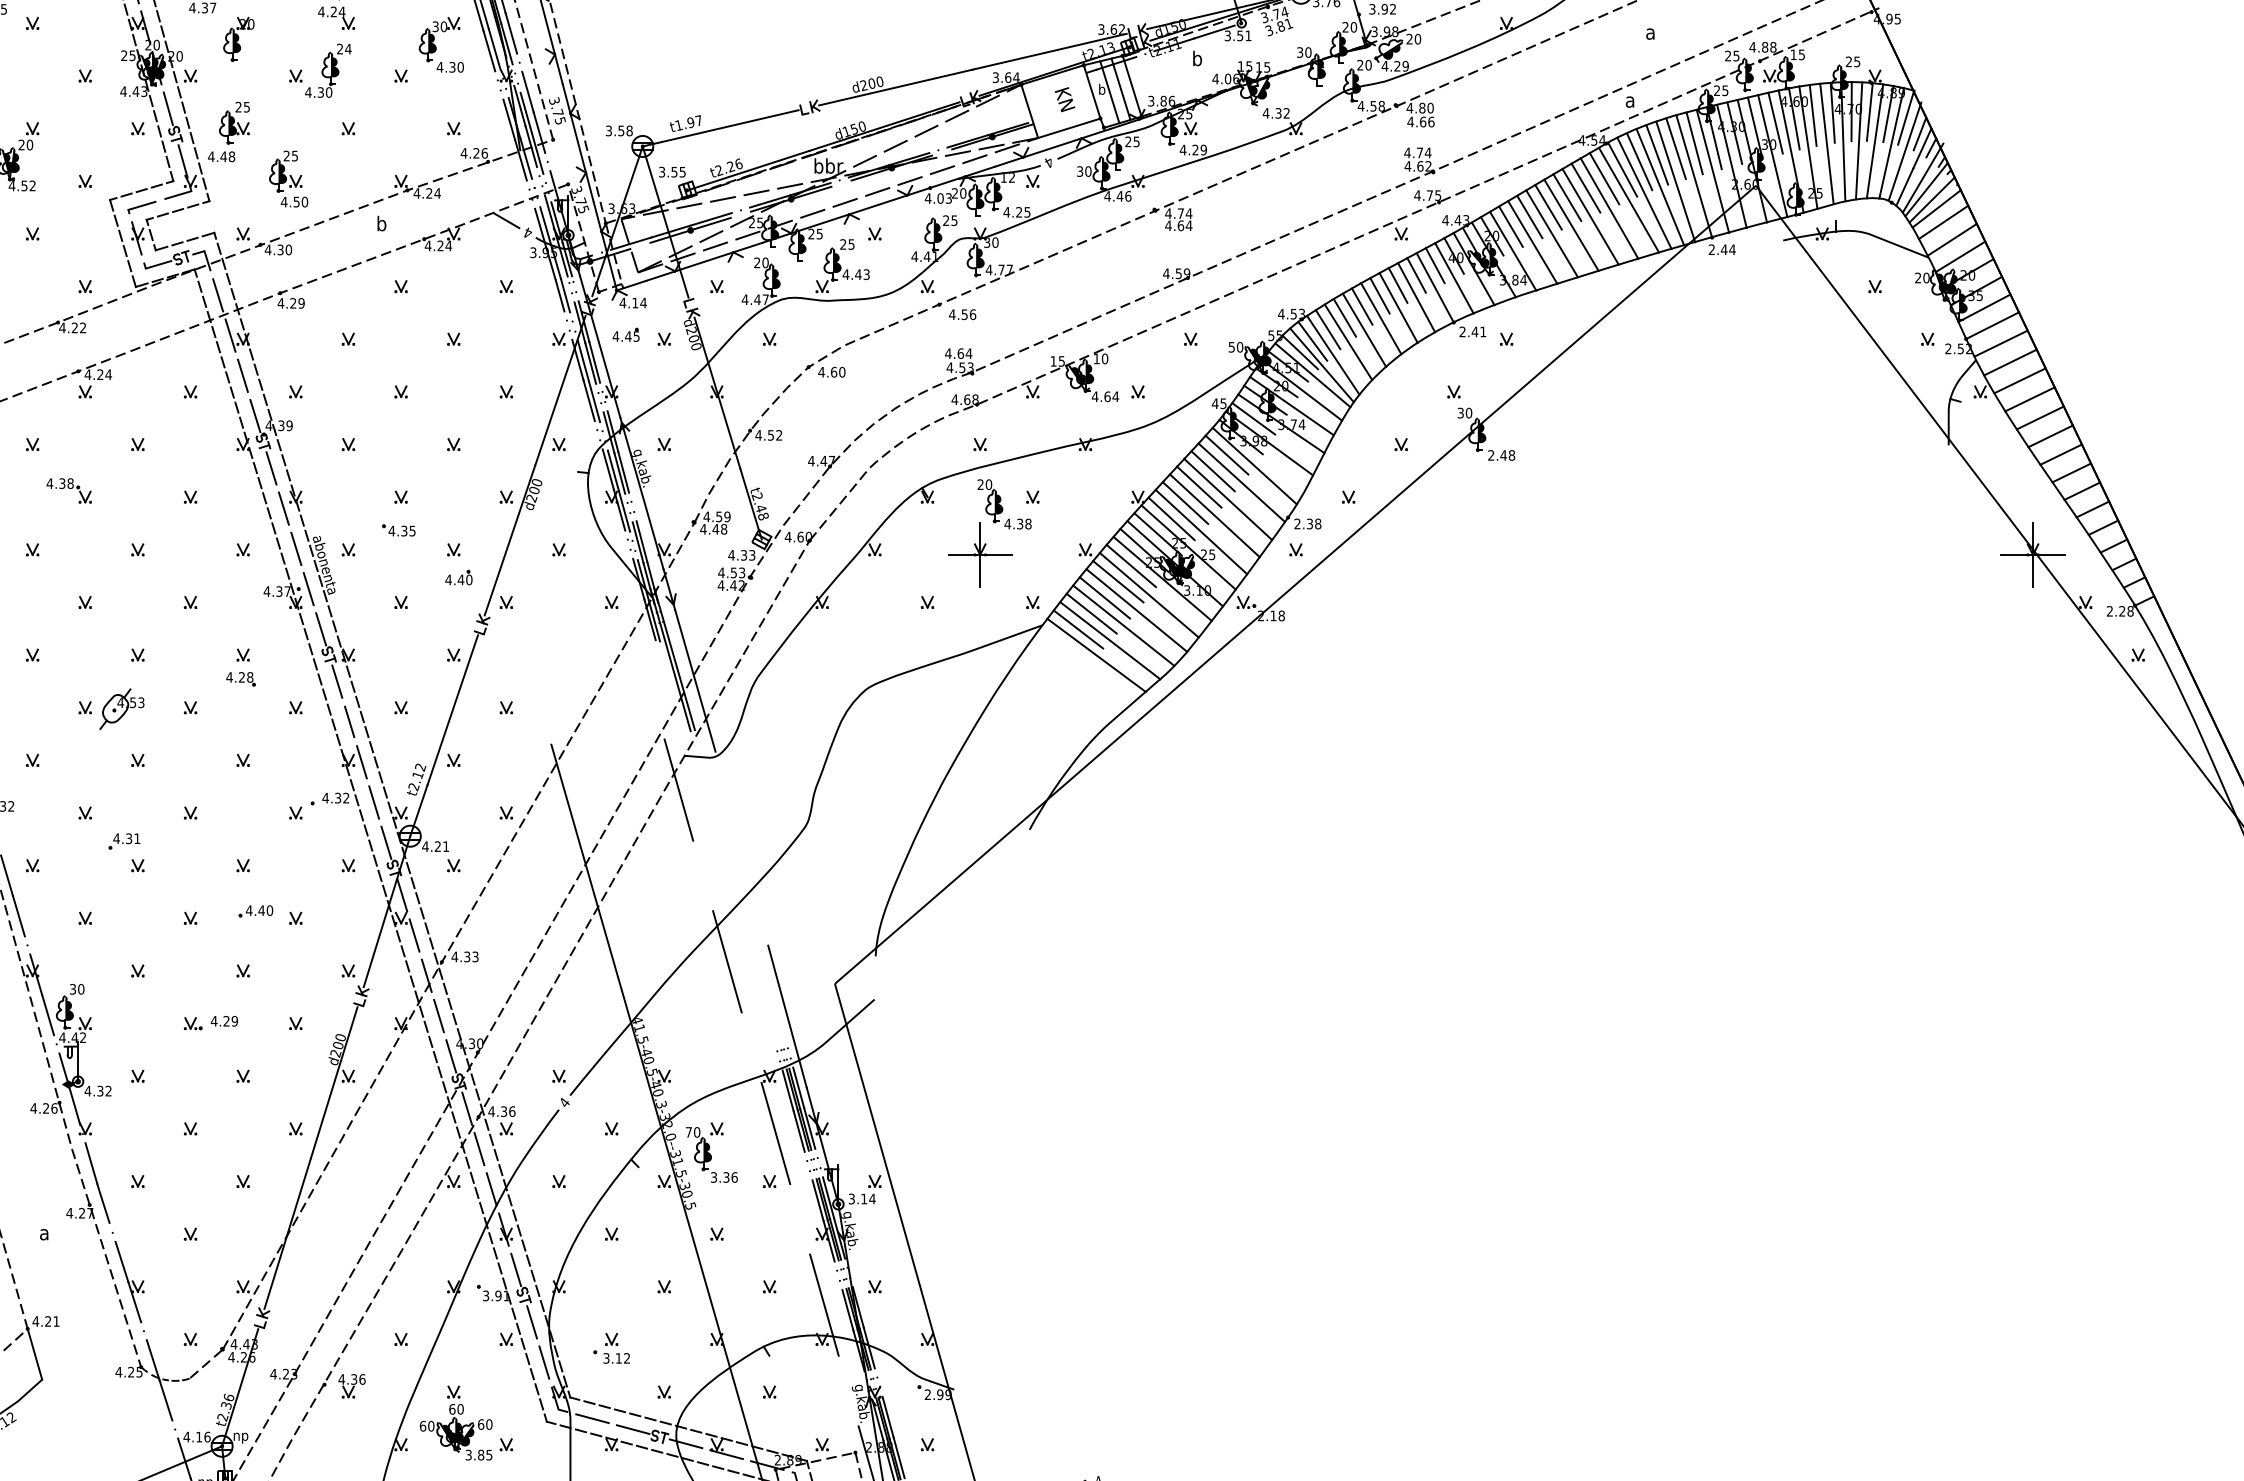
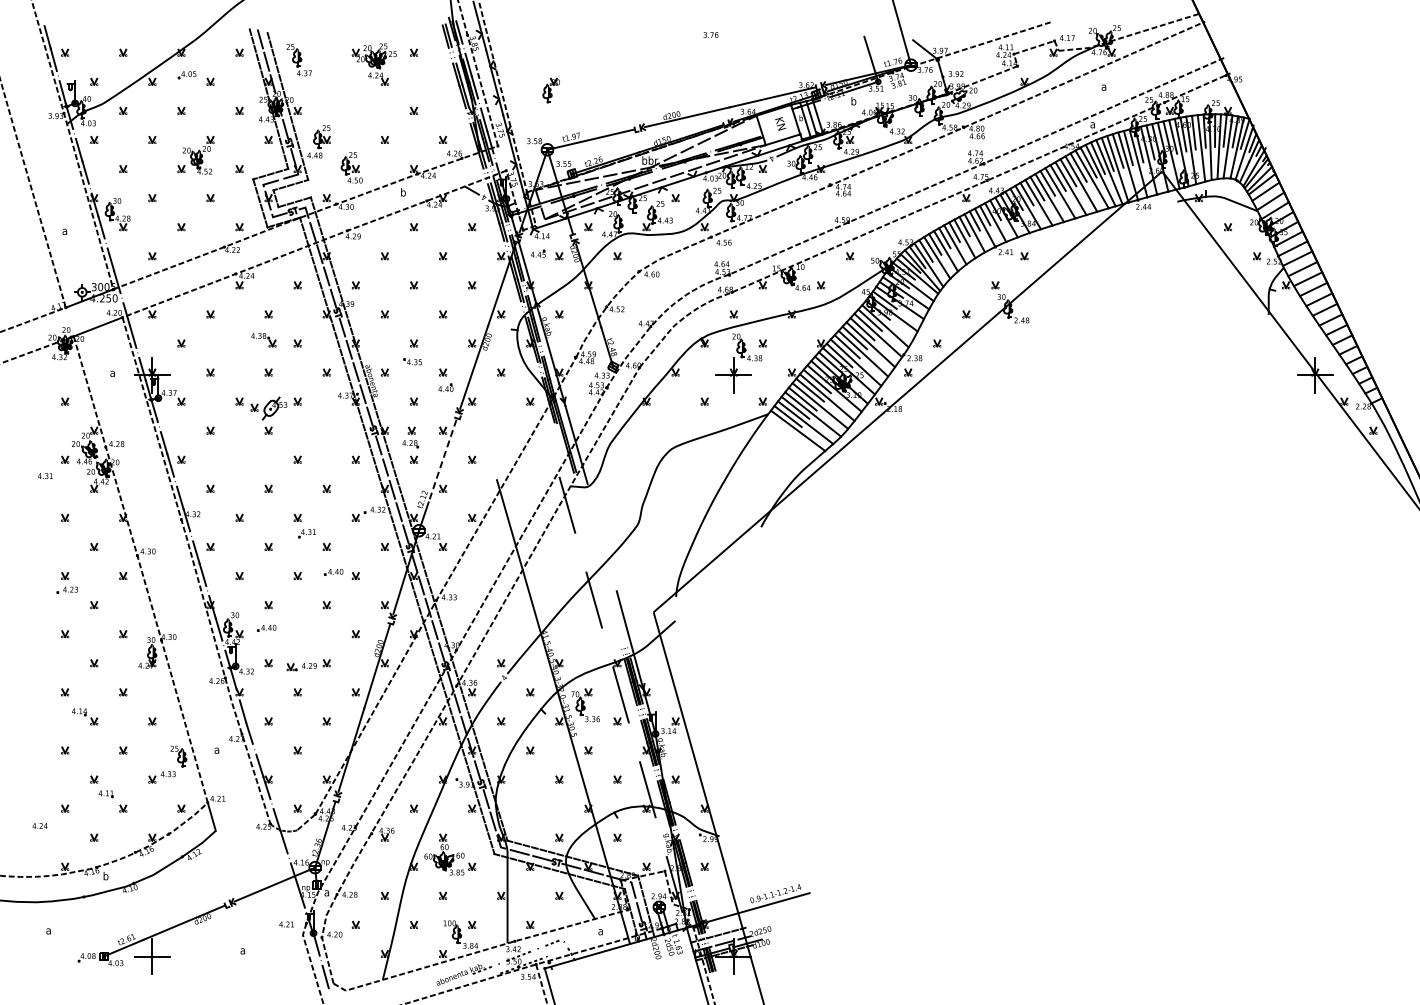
part: (237, 39) -> (550, 90), moved
part: (439, 42) -> (435, 92), removed
part: (318, 69) -> (368, 107), removed
part: (68, 491) -> (263, 340), moved
part: (240, 667) -> (410, 437), moved
part: (110, 709) -> (268, 408), moved
line: (452, 710) -> (442, 461), solid -> dashed
part: (123, 841) -> (306, 533), moved
part: (133, 1013) -> (266, 628), added
part: (210, 1024) -> (301, 667), moved
part: (610, 1346) -> (529, 812), removed

